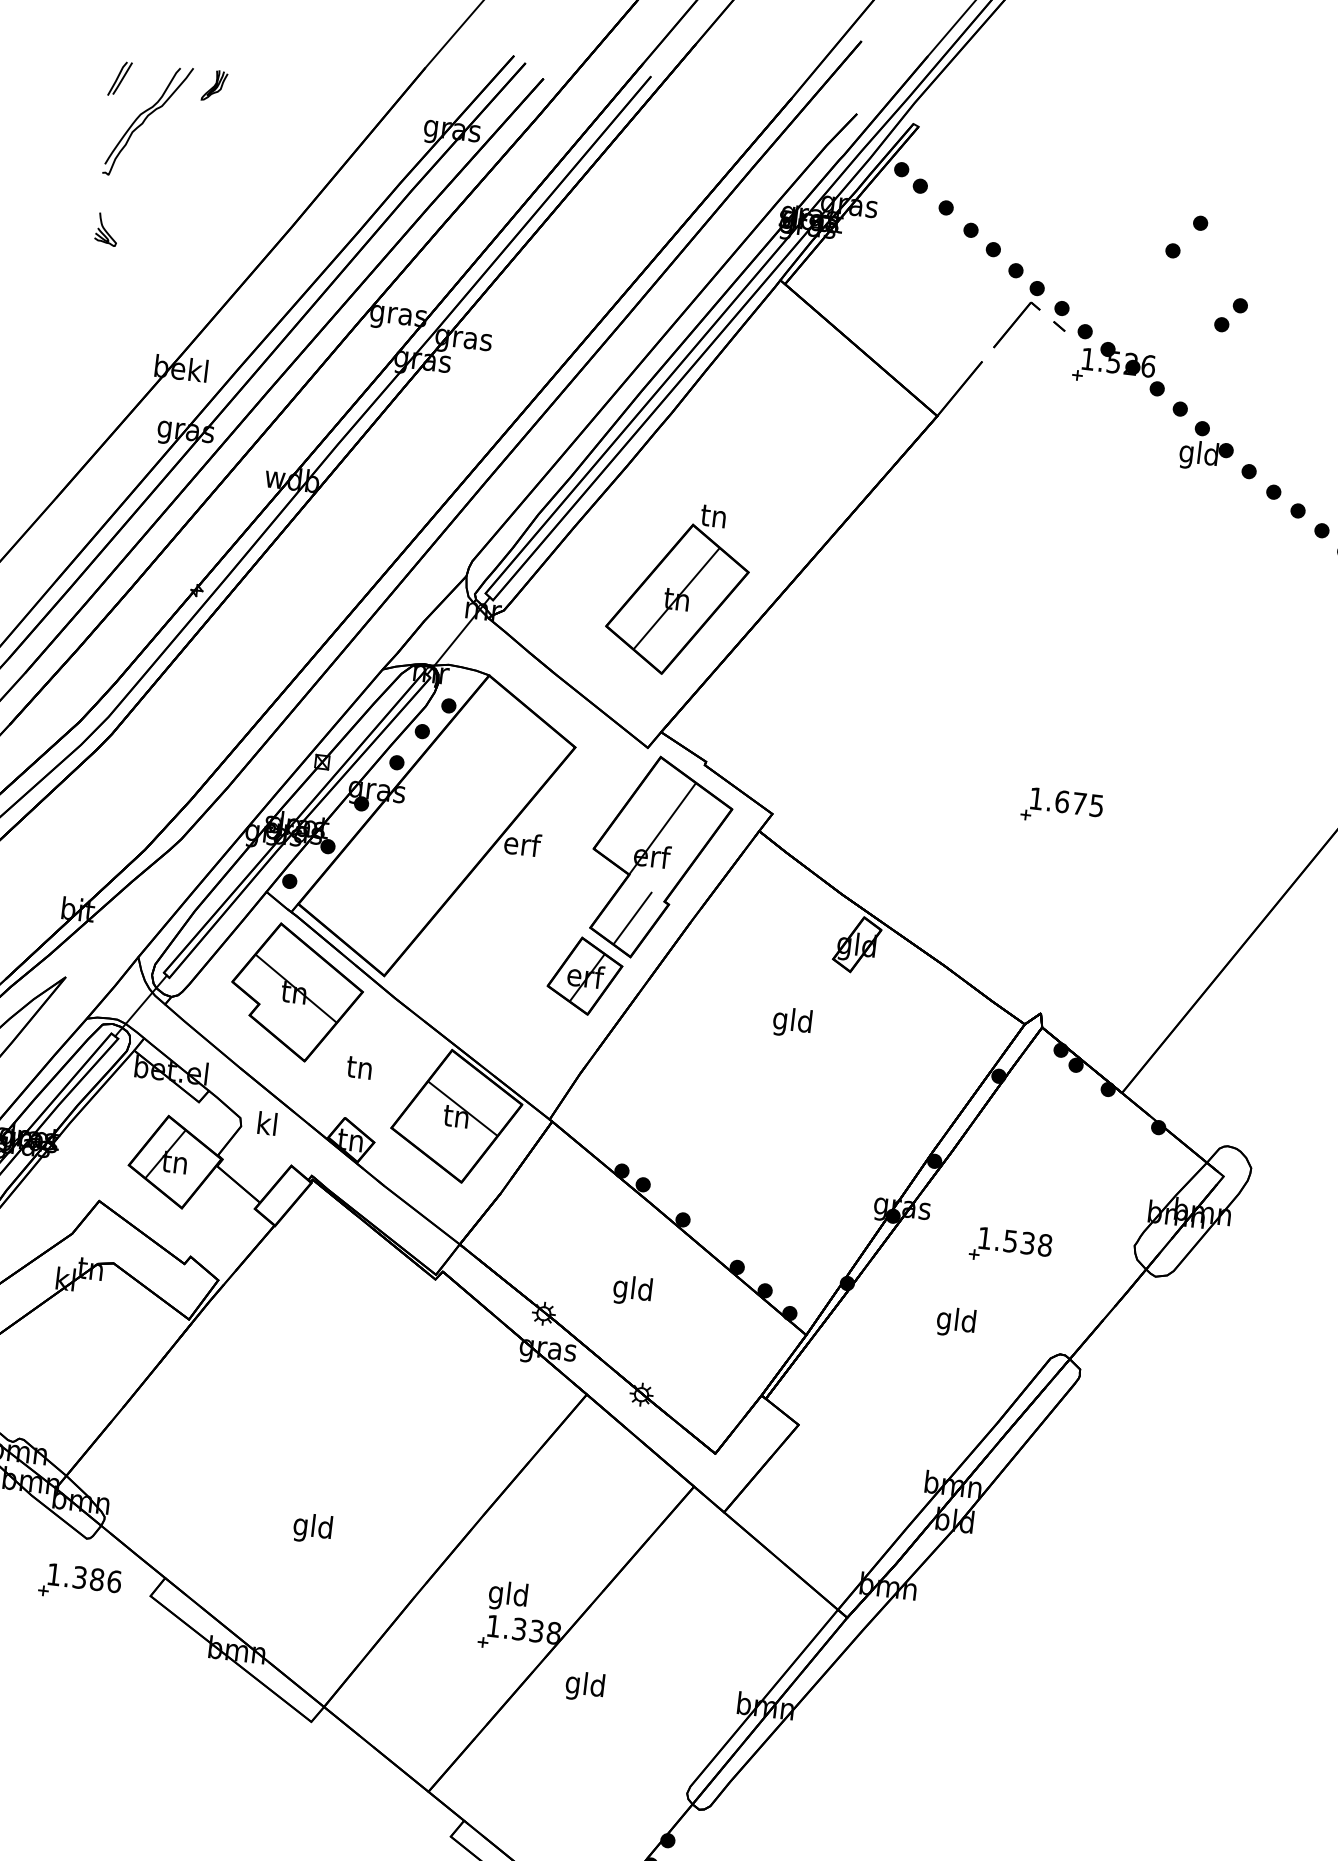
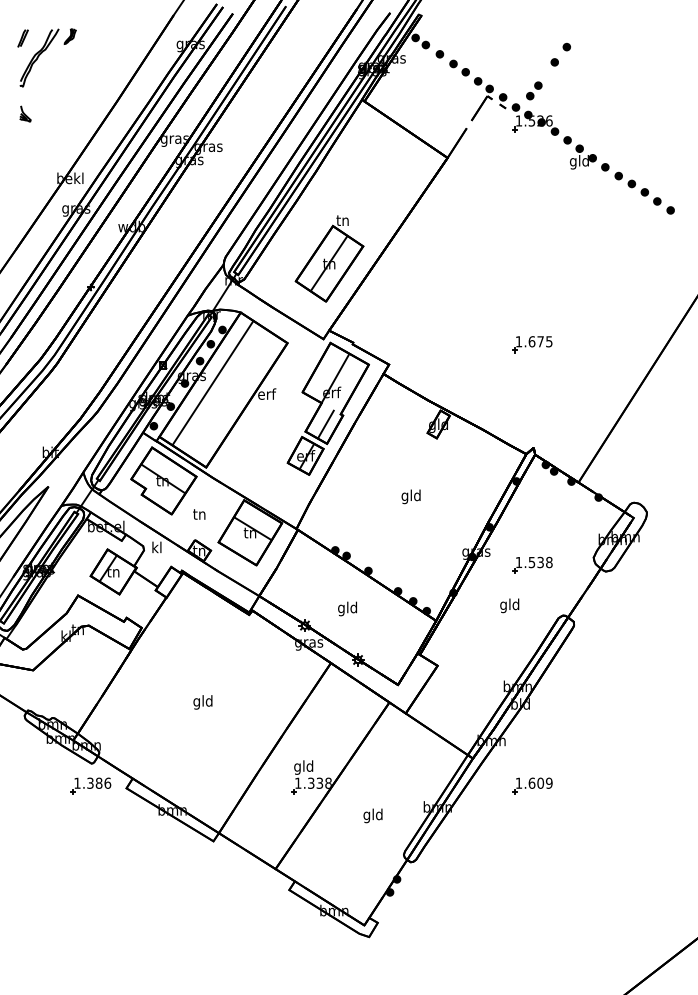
part: (1231, 314) -> (534, 90), moved
line: (416, 808) -> (212, 382), added
text: (791, 1021) -> (410, 496), moved
text: (311, 1528) -> (202, 702), moved
text: (584, 1685) -> (372, 815), moved
part: (959, 1685) -> (532, 785), added

